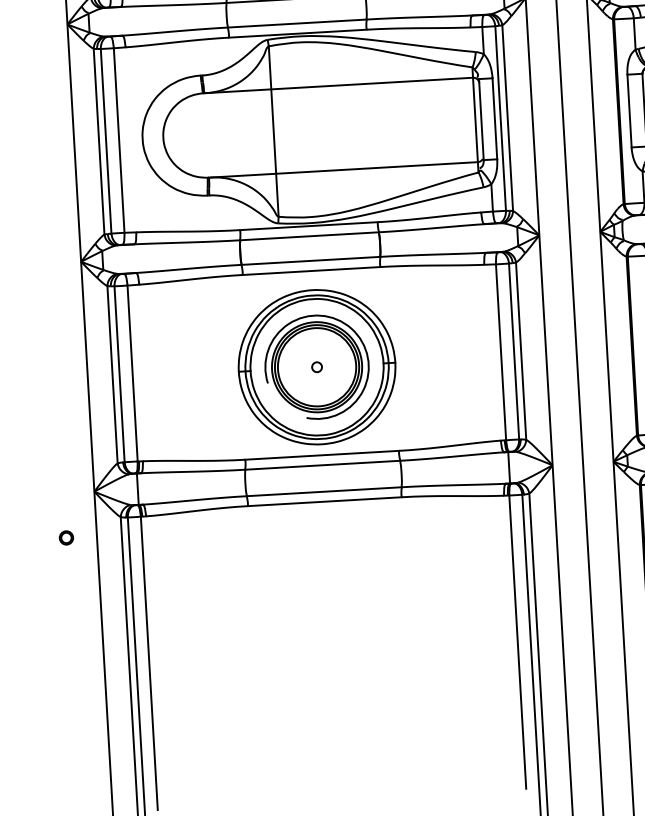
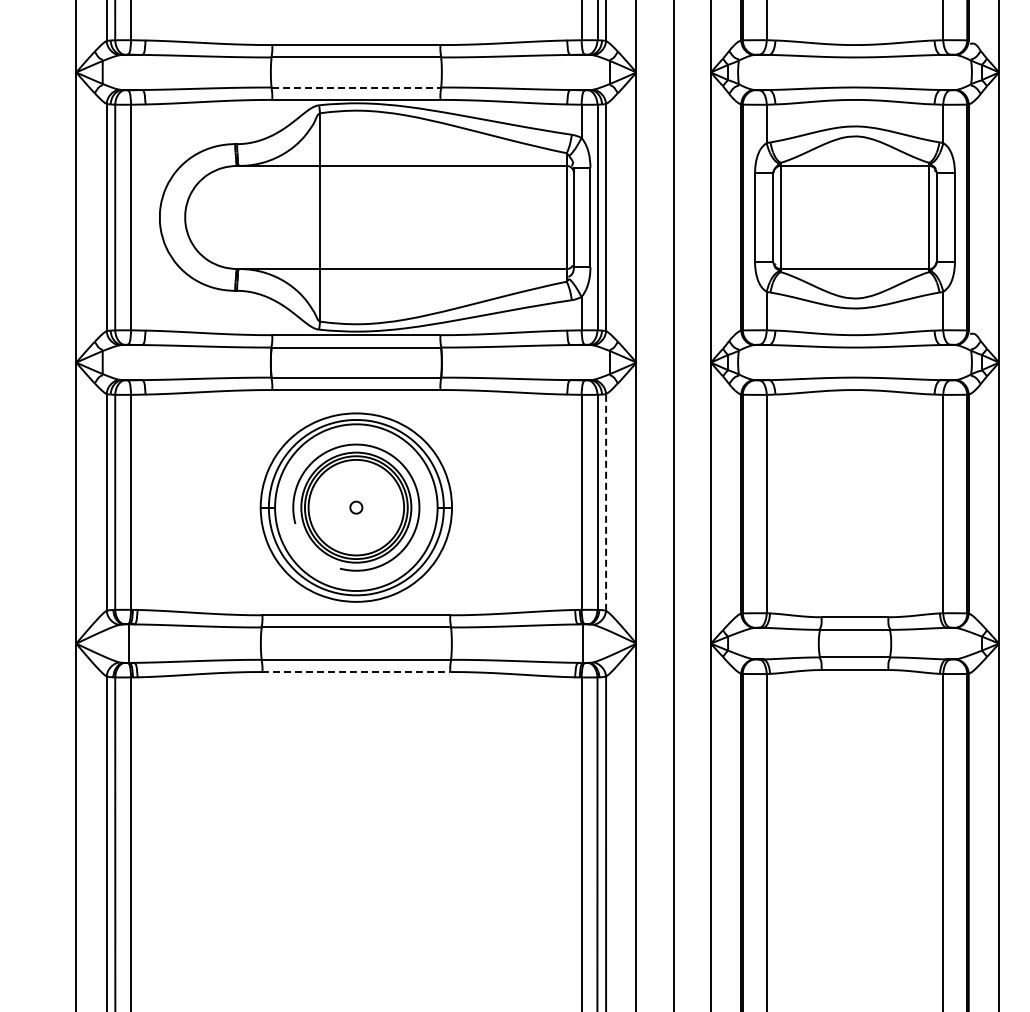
line: (297, 23) -> (356, 87), solid -> dashed
line: (521, 350) -> (606, 501), solid -> dashed
line: (324, 502) -> (356, 672), solid -> dashed
part: (66, 538) -> (39, 698), removed

